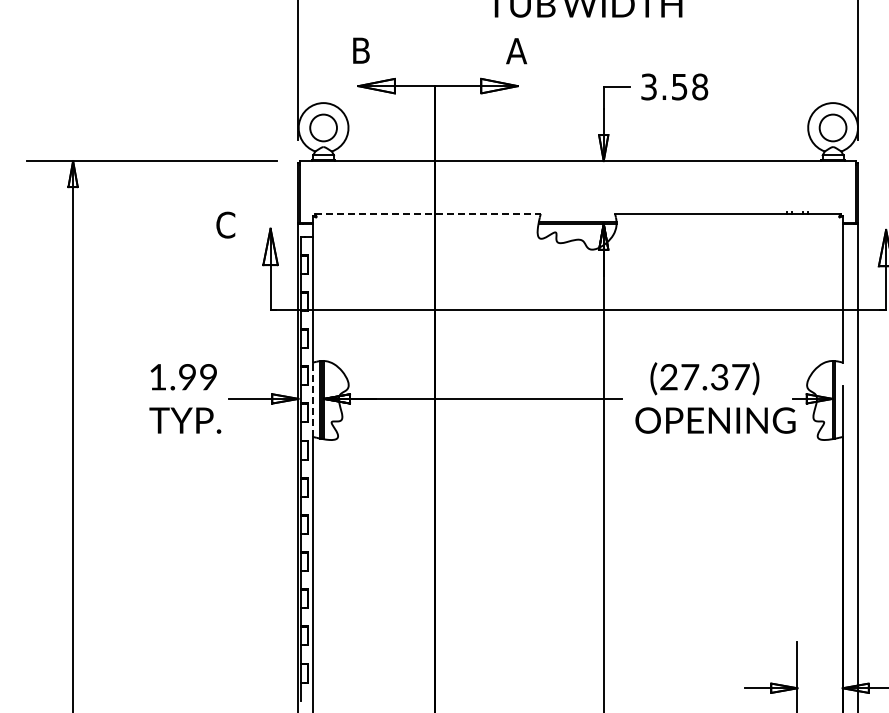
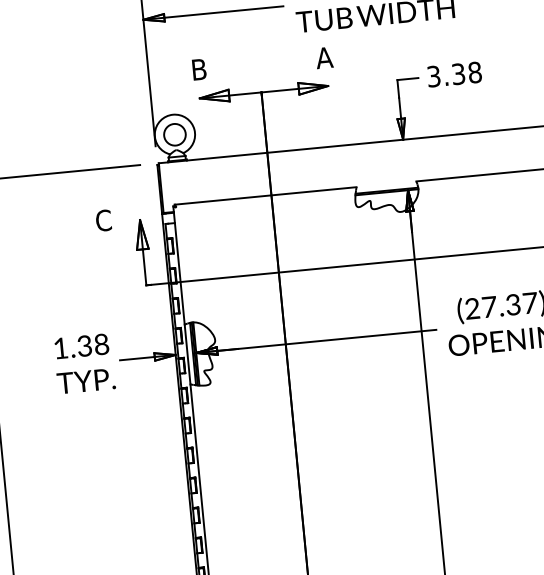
text: (679, 86) -> (458, 73), 3.58 -> 3.38
line: (427, 213) -> (265, 195), dashed -> solid
text: (198, 377) -> (93, 345), 1.99 -> 1.38
line: (313, 399) -> (187, 354), dashed -> solid

